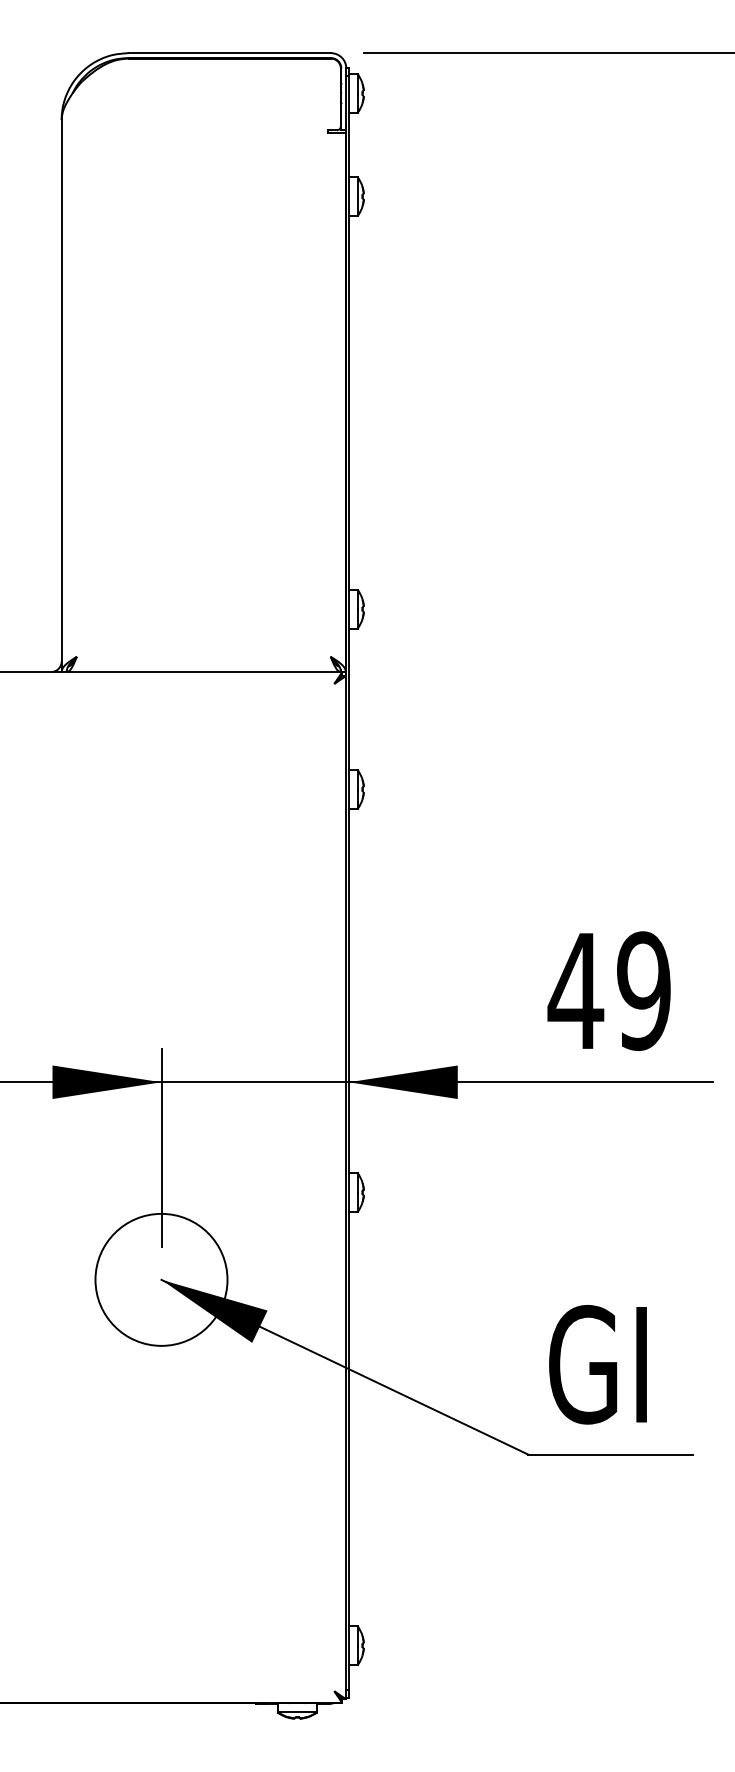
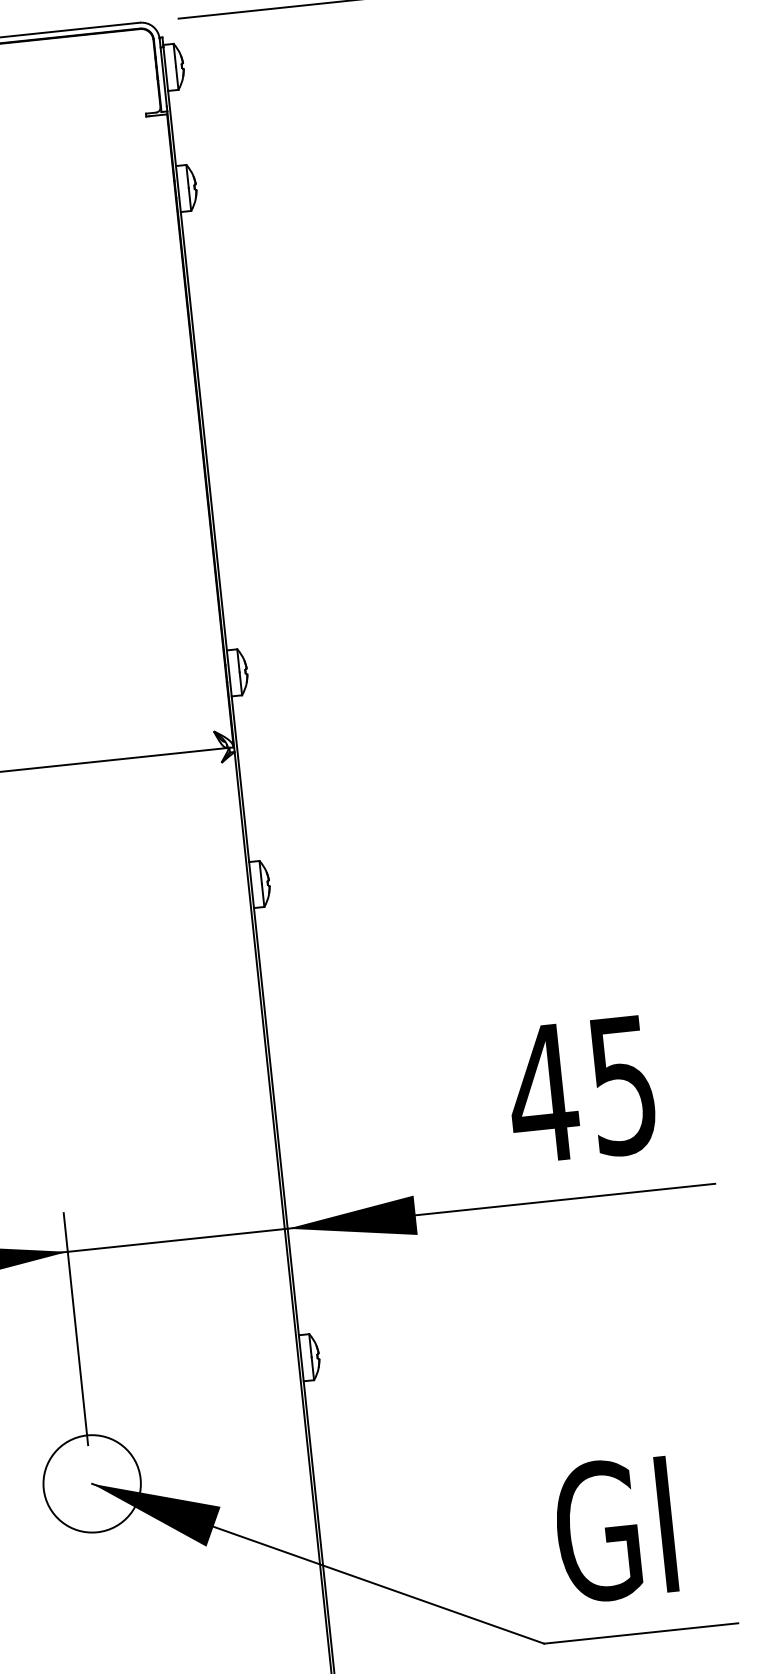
text: (643, 990) -> (622, 1084), 49 -> 45
circle: (161, 1279) -> (92, 1483), size x0.62

